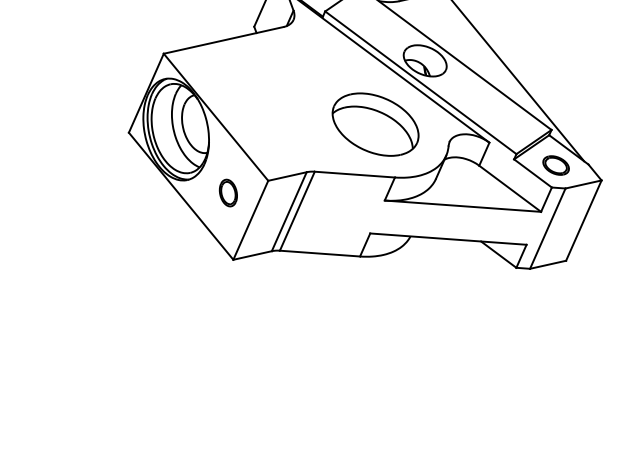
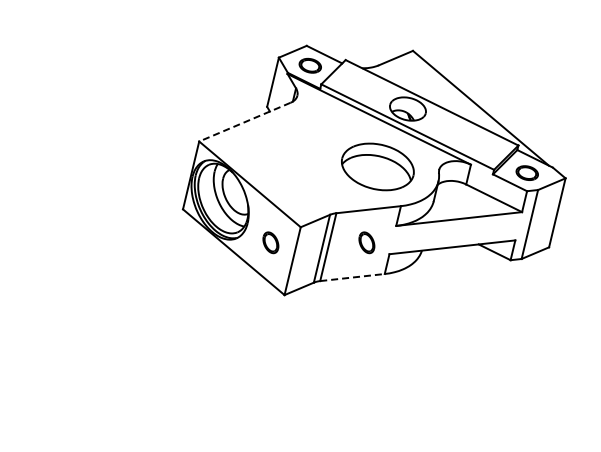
line: (223, 40) -> (244, 122), solid -> dashed
part: (344, 214) -> (366, 242), added
line: (320, 253) -> (352, 277), solid -> dashed

